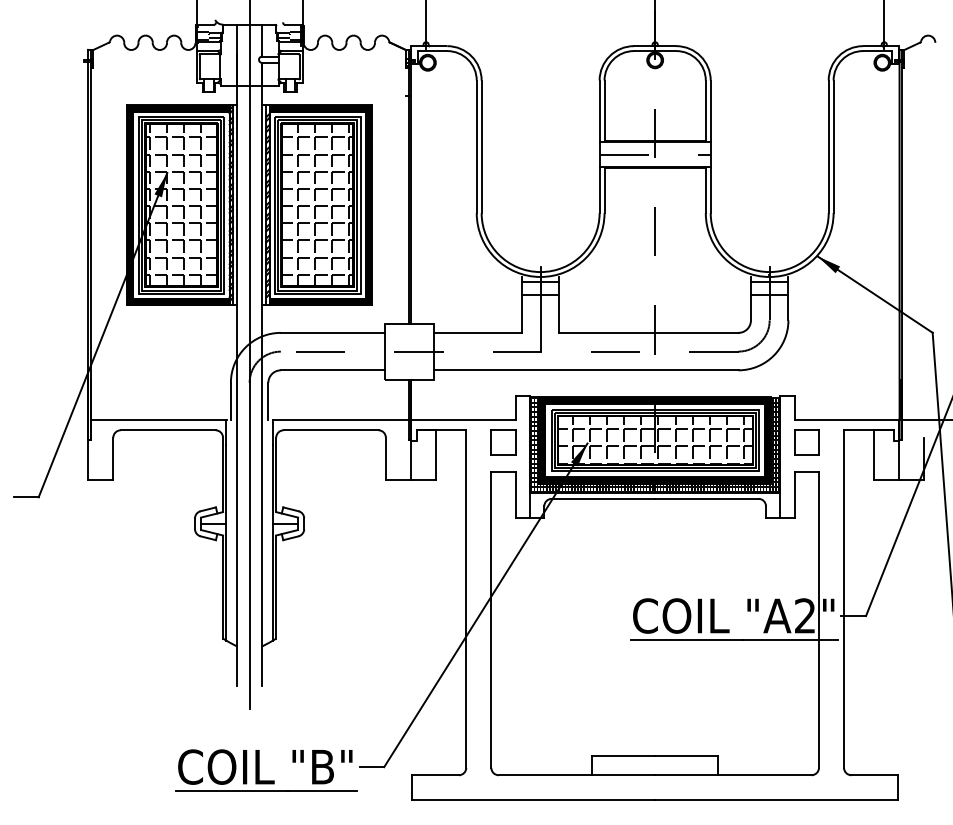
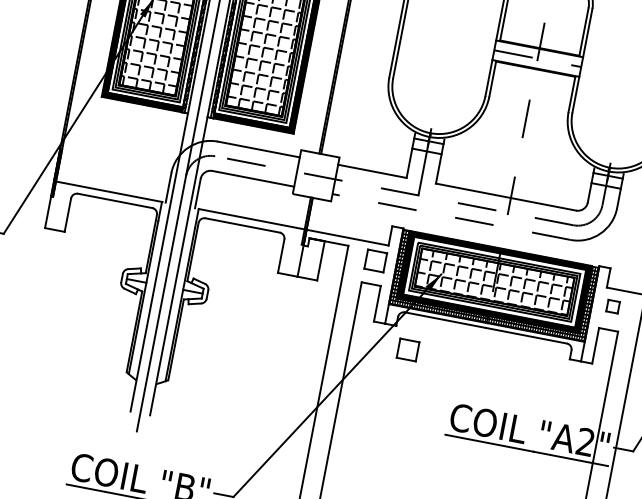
line: (585, 370) -> (450, 216), solid -> dashed
part: (806, 442) -> (612, 306), size x0.6
part: (564, 544) -> (408, 349), added

